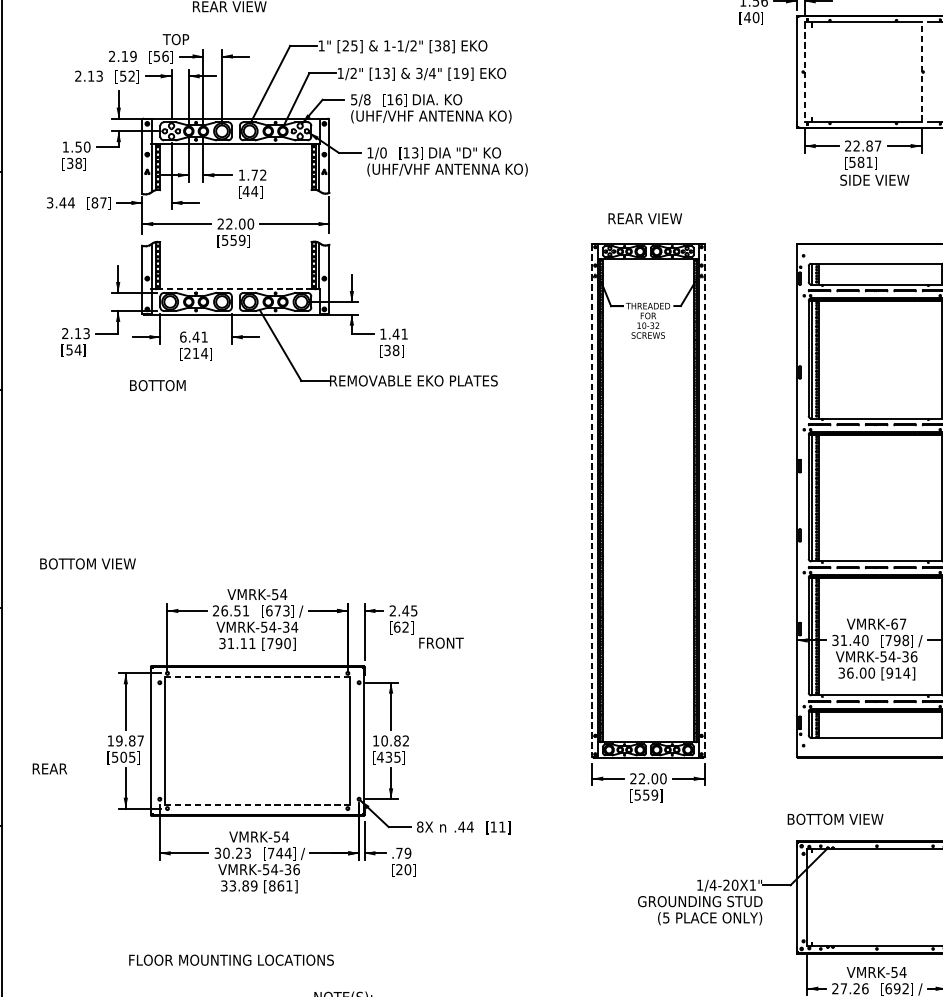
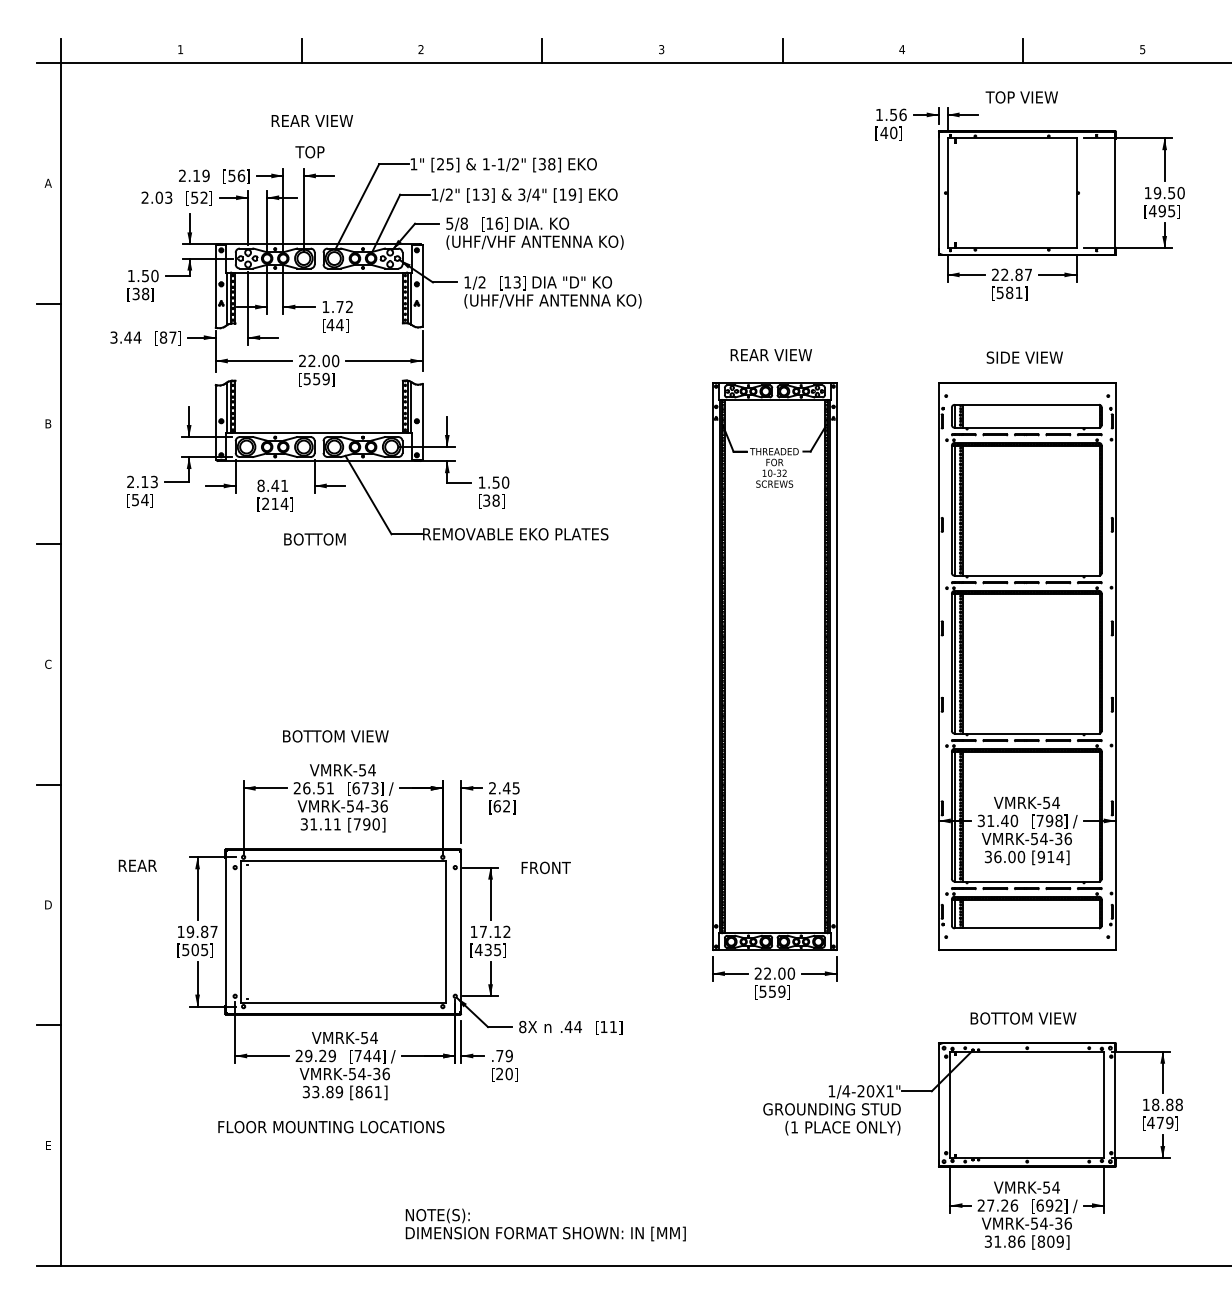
text: (175, 39) -> (309, 152), moved
line: (804, 72) -> (947, 193), dashed -> solid
line: (921, 72) -> (1076, 193), dashed -> solid
text: (91, 76) -> (159, 197), 2.13 -> 2.03
text: (382, 152) -> (481, 282), 1/0 -> 1/2
text: (874, 180) -> (1024, 357), moved
line: (236, 288) -> (319, 432), dashed -> solid
text: (400, 334) -> (500, 482), 1.41 -> 1.50
text: (182, 336) -> (260, 485), 6.41 -> 8.41
text: (157, 385) -> (314, 539), moved
line: (592, 501) -> (712, 667), dashed -> solid
line: (704, 501) -> (836, 667), dashed -> solid
text: (87, 564) -> (335, 736), moved
text: (898, 623) -> (1051, 802), VMRK-67 -> VMRK-54
text: (294, 627) -> (383, 806), VMRK-54-34 -> VMRK-54-36
text: (440, 642) -> (545, 867), moved
line: (257, 677) -> (342, 861), dashed -> solid
text: (391, 740) -> (490, 931), 10.82 -> 17.12
text: (49, 768) -> (137, 865), moved
line: (257, 804) -> (343, 1002), dashed -> solid
text: (835, 819) -> (1023, 1018), moved
text: (232, 853) -> (315, 1056), 30.23 -> 29.29
text: (666, 918) -> (794, 1127), (5 -> (1
text: (231, 960) -> (331, 1127), moved

